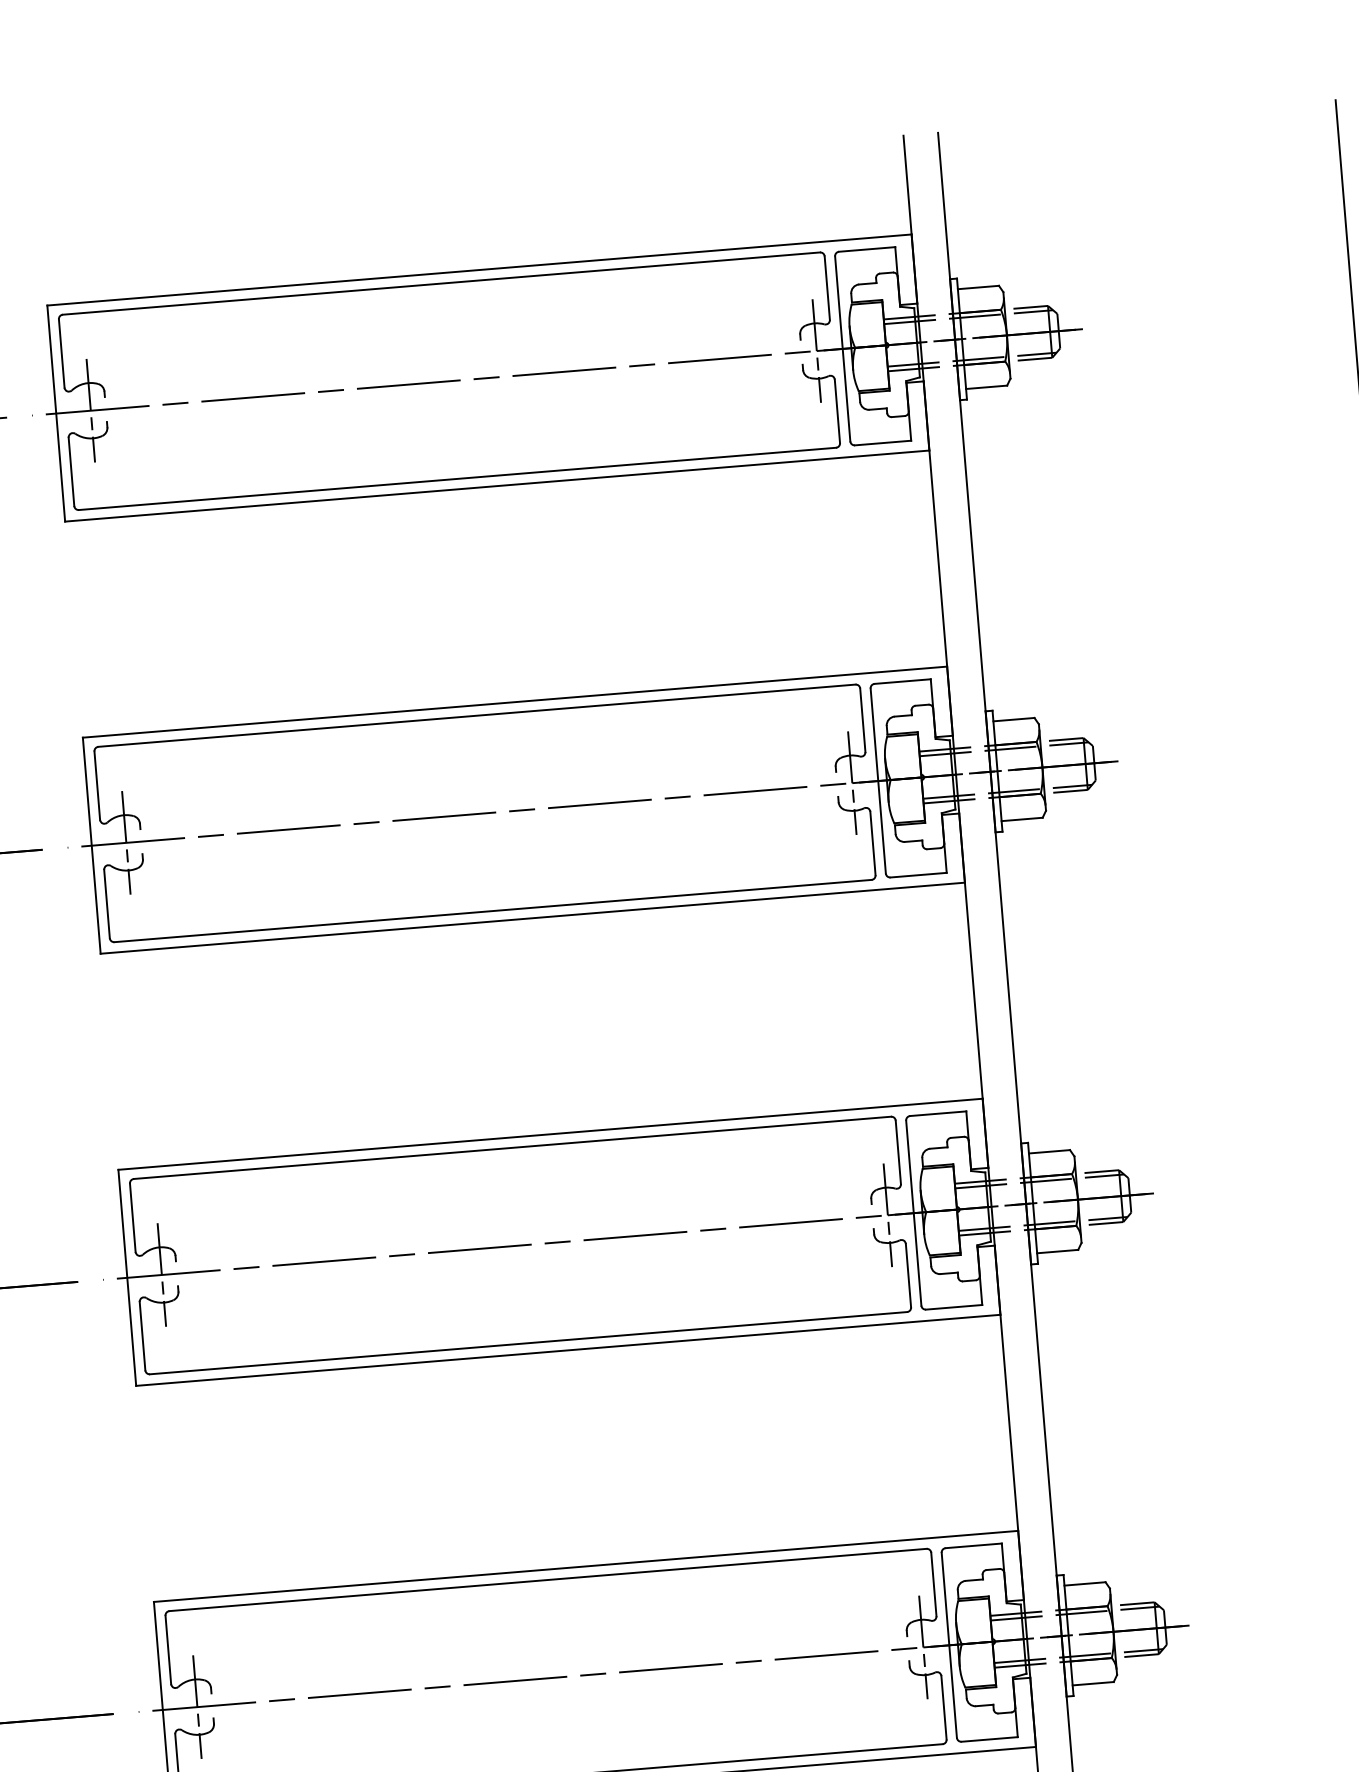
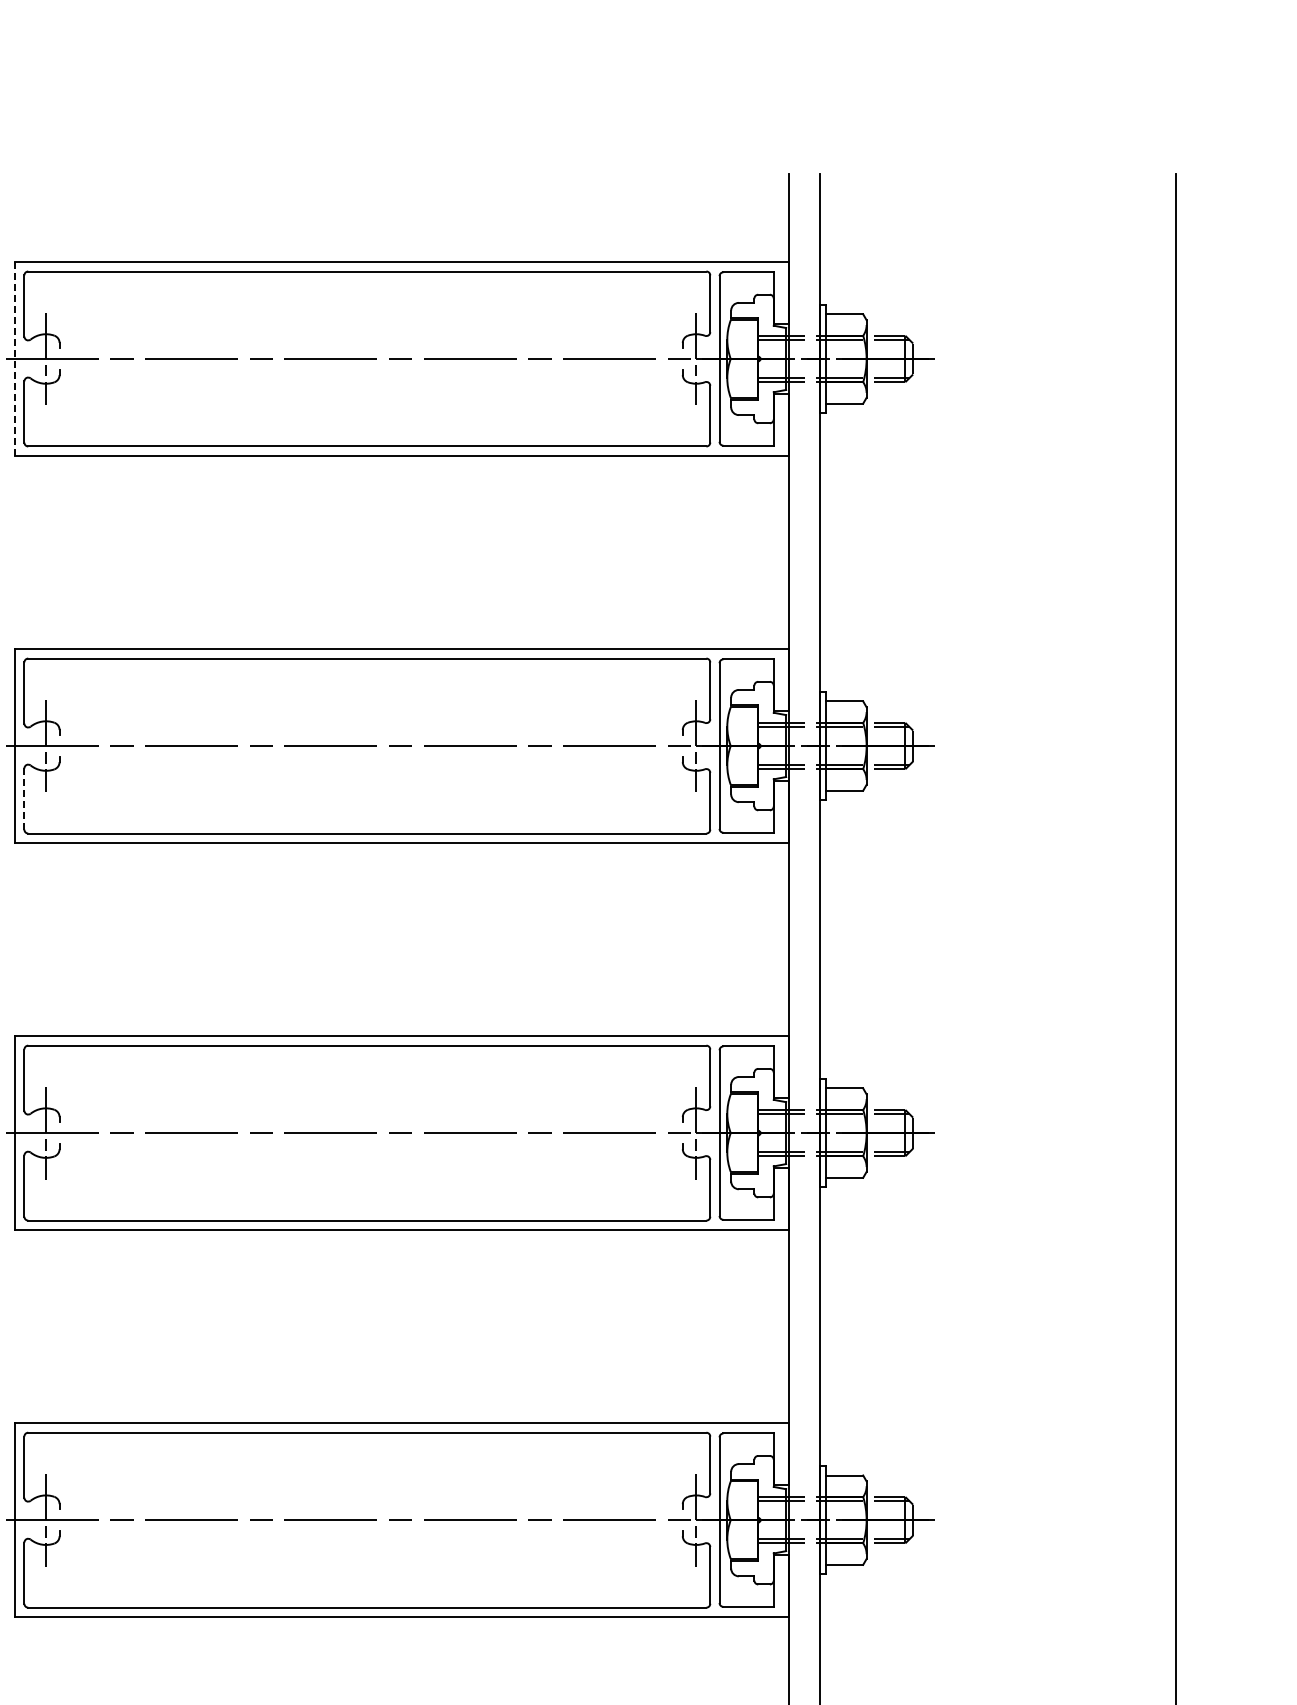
line: (56, 414) -> (15, 359), solid -> dashed
line: (107, 904) -> (24, 799), solid -> dashed

